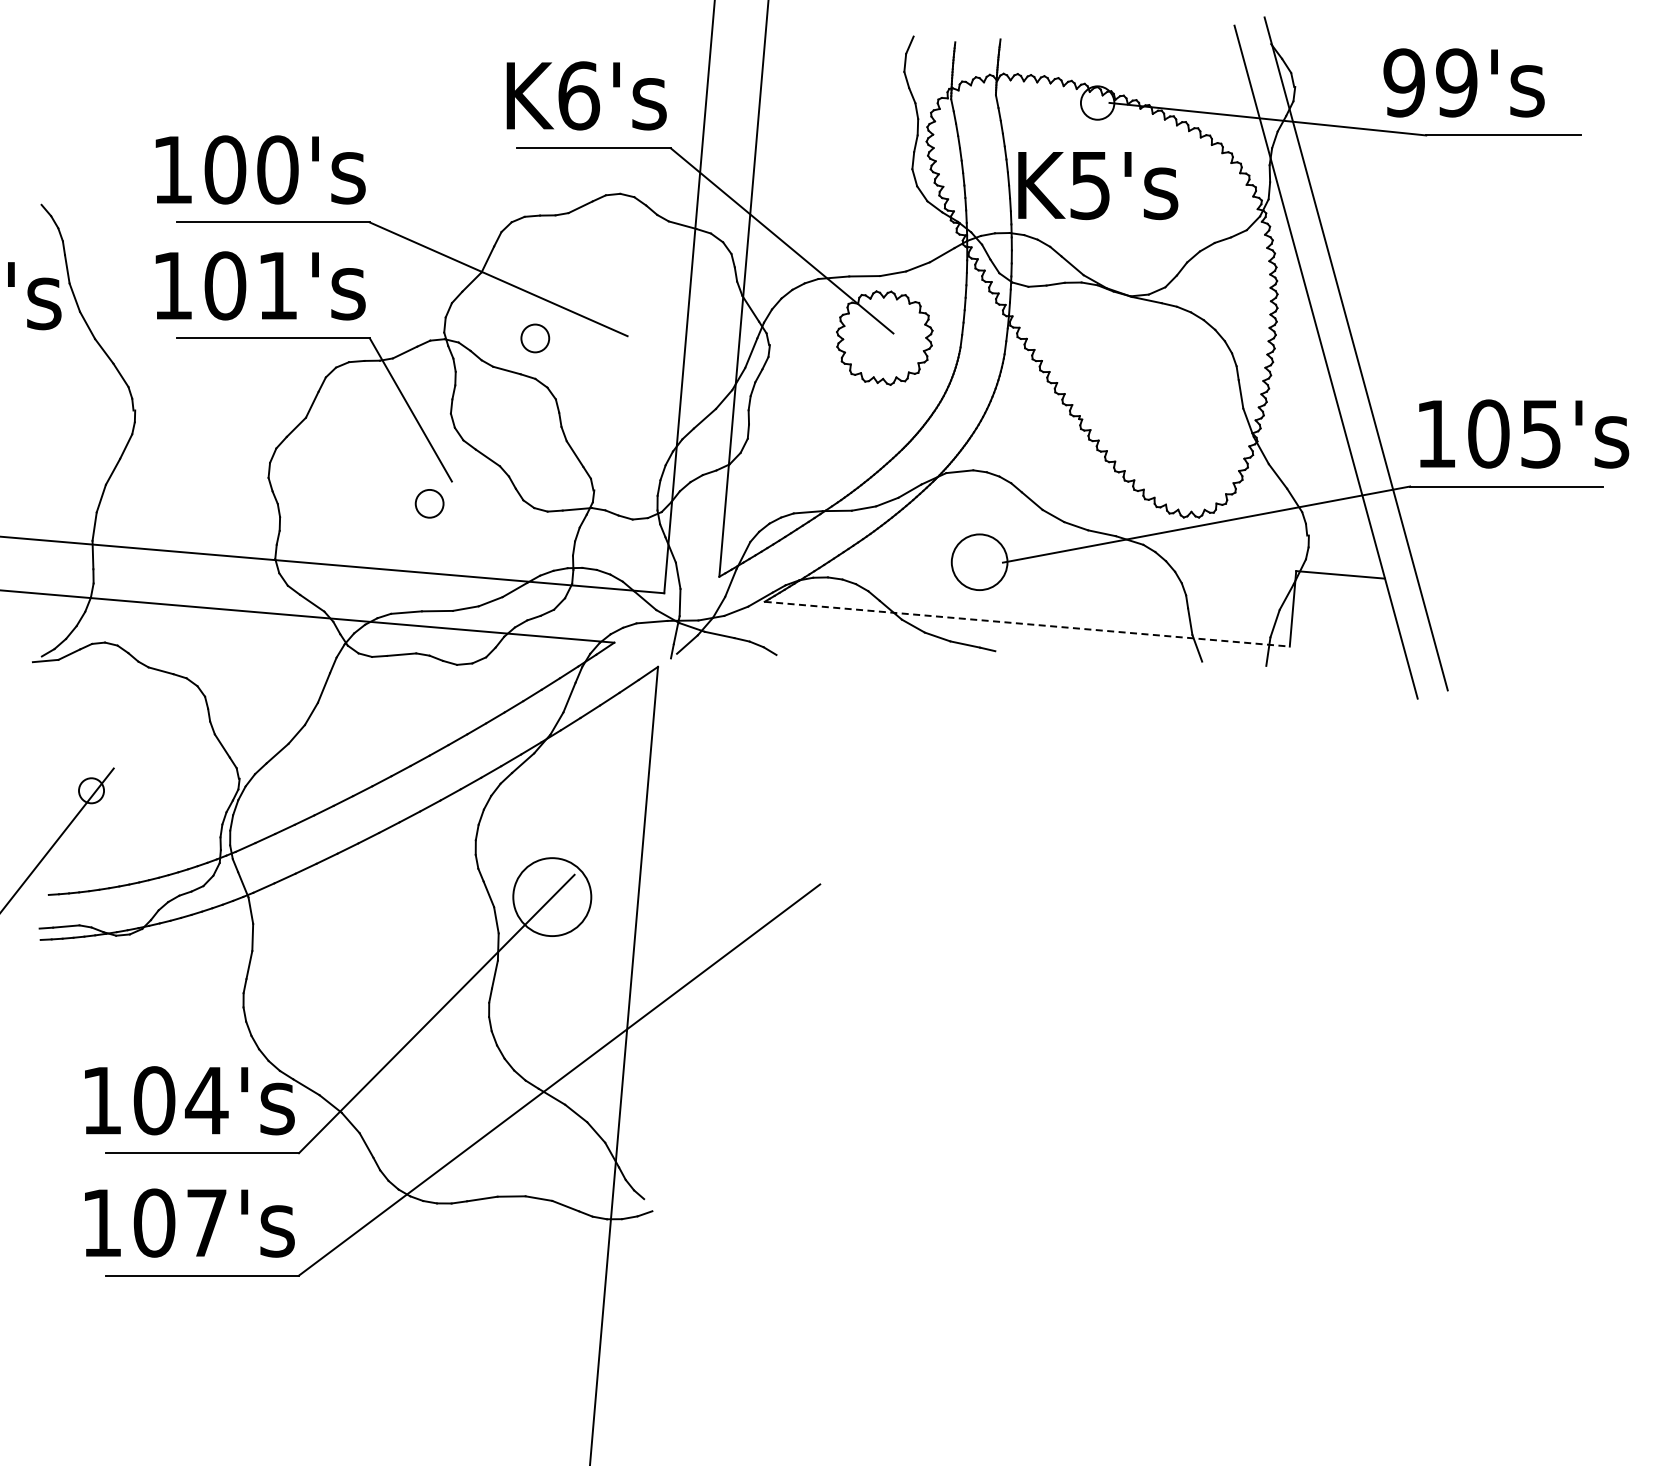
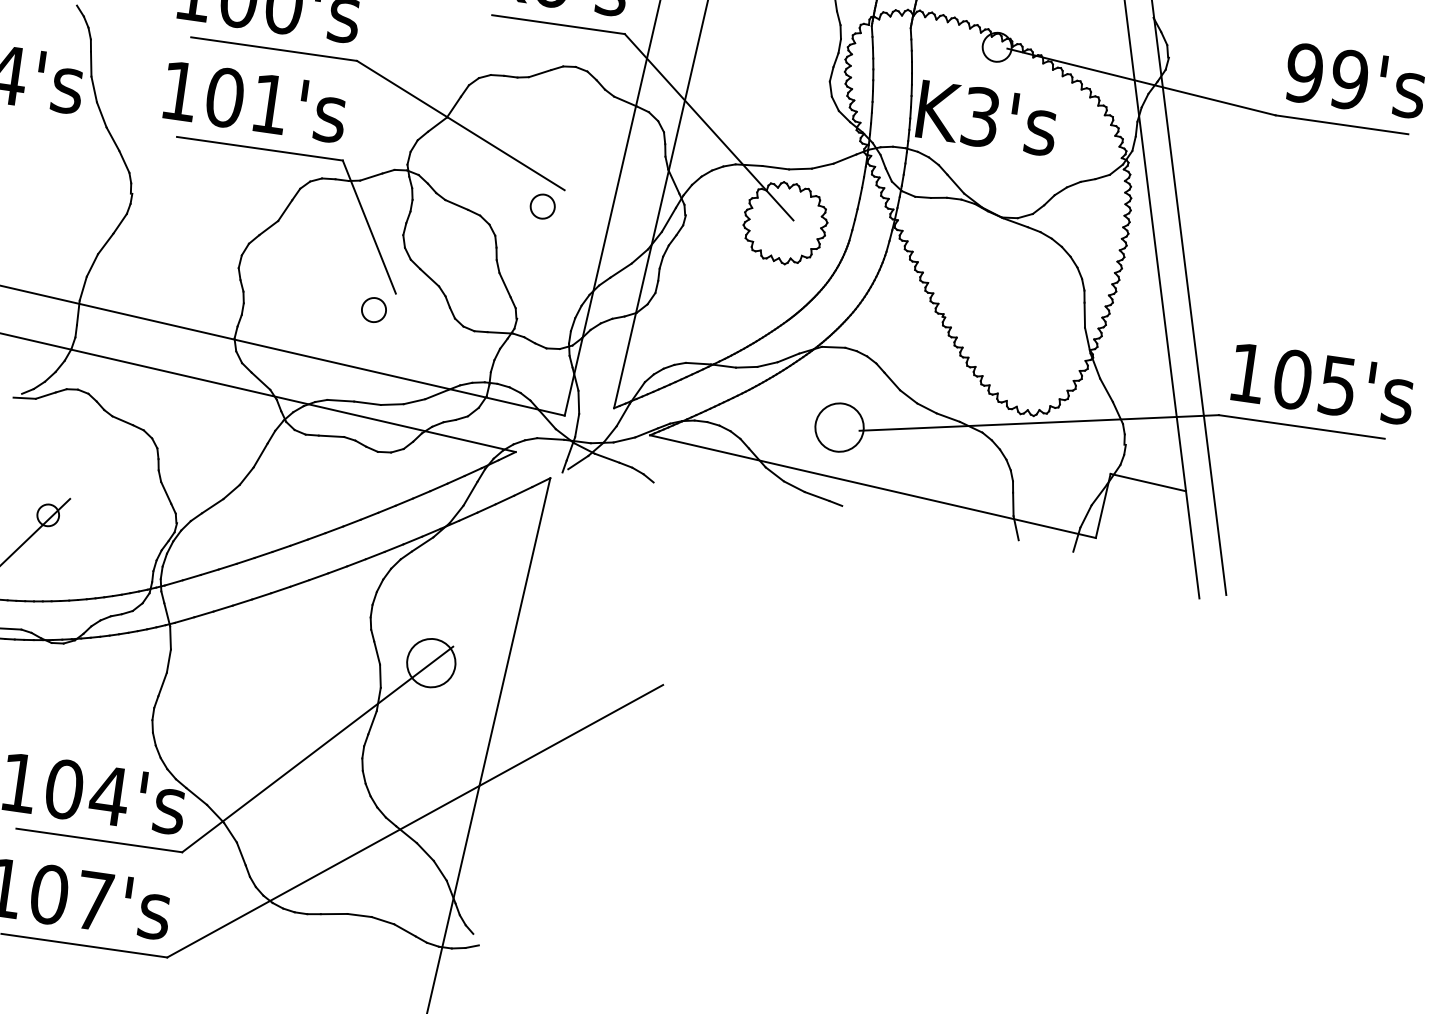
text: (1463, 82) -> (1355, 80), moved
text: (1090, 184) -> (981, 116), K5's -> K3's
circle: (535, 338) -> (542, 206), moved
line: (1027, 624) -> (873, 486), dashed -> solid
circle: (552, 896) -> (431, 662), size x0.71

